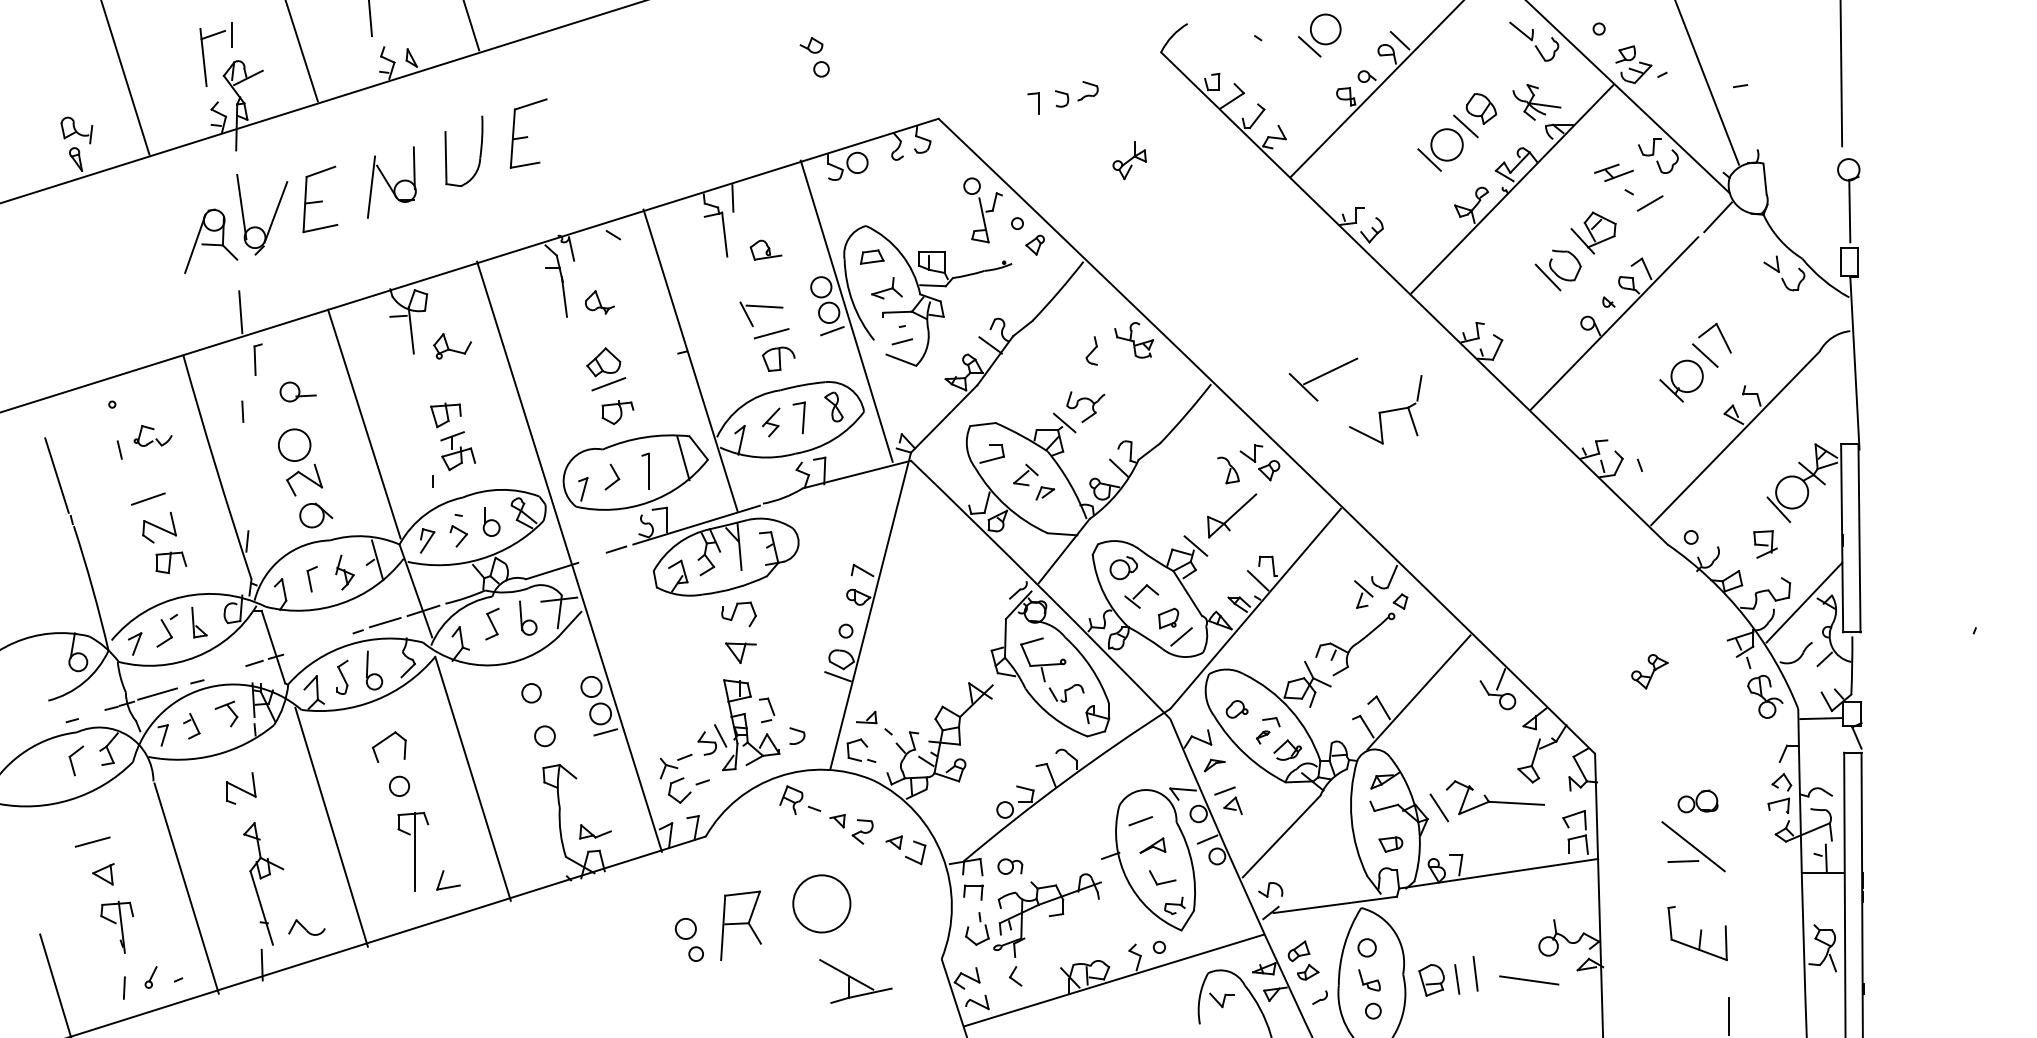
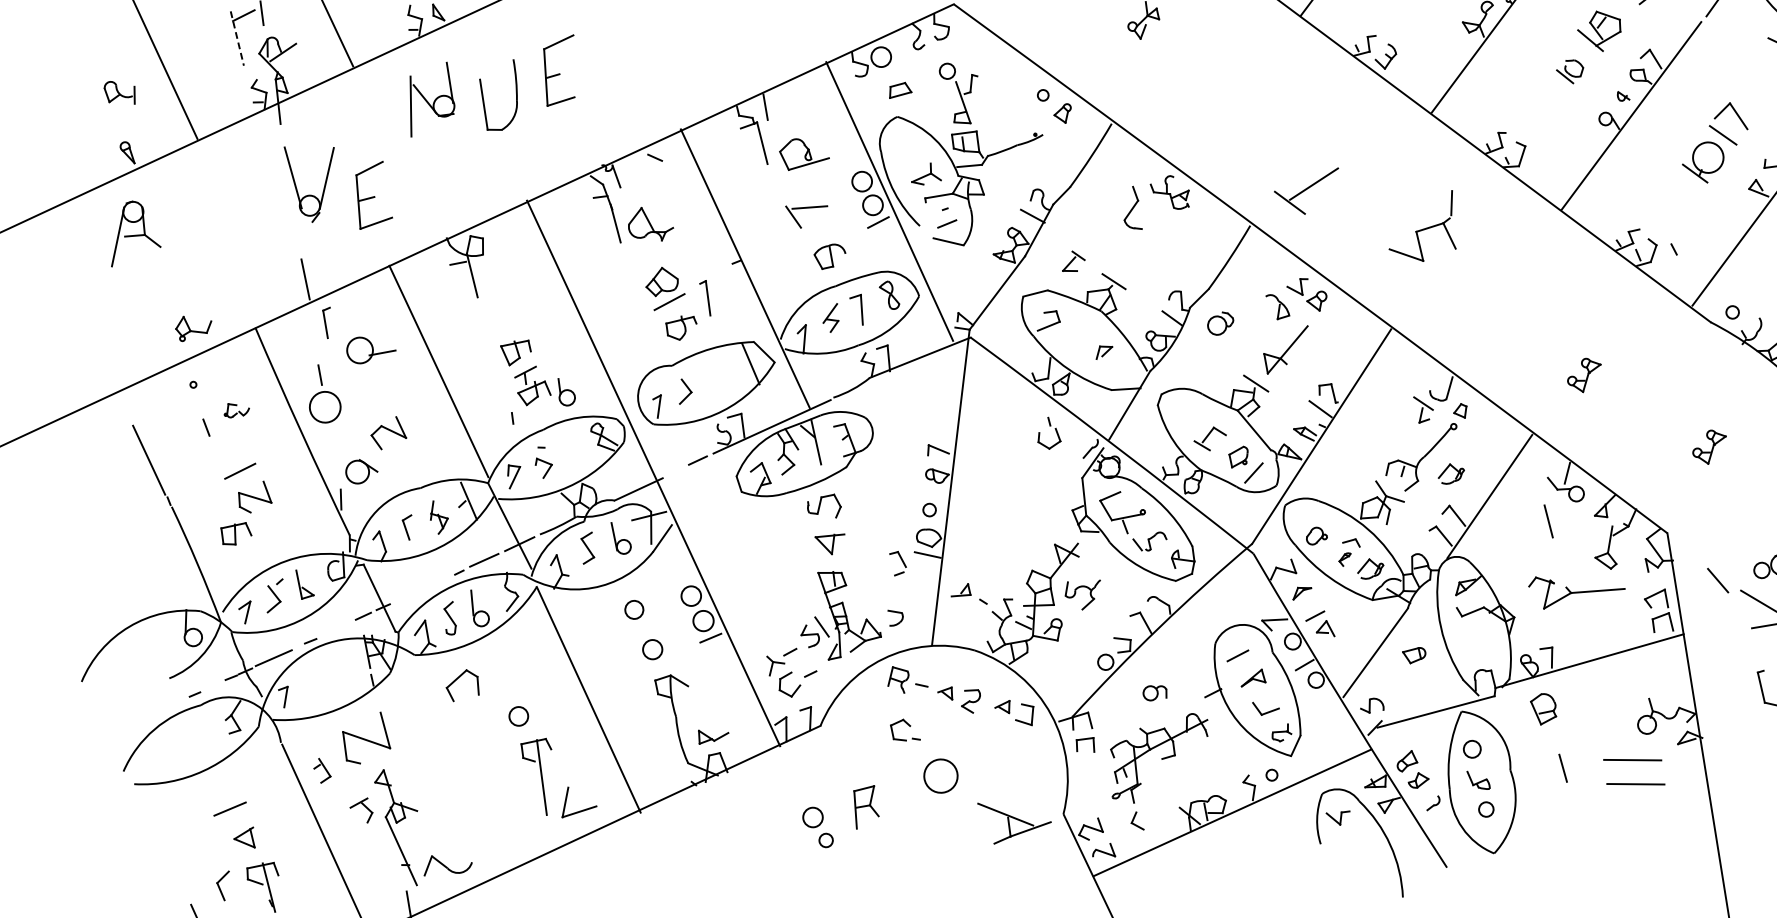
line: (203, 57) -> (237, 38), solid -> dashed
part: (76, 130) -> (119, 93), moved
part: (391, 182) -> (429, 99), moved
part: (320, 199) -> (372, 195), moved
part: (982, 210) -> (960, 93), moved
part: (211, 240) -> (133, 231), moved
part: (765, 249) -> (803, 152), size x1.6
part: (872, 256) -> (900, 89), moved
part: (1557, 270) -> (1569, 72), size x0.6
part: (599, 302) -> (650, 224), size x1.6
line: (771, 333) -> (819, 232), removed
part: (452, 346) -> (193, 327), moved
part: (1091, 350) -> (1130, 208), size x1.6
part: (1323, 379) -> (1308, 192), moved
part: (297, 391) -> (370, 348), size x1.4
part: (1092, 407) -> (1090, 594), moved
part: (152, 435) -> (236, 409), size x0.7
circle: (294, 444) -> (324, 406), moved
part: (645, 470) -> (704, 297), moved
part: (1025, 474) -> (1072, 261), moved
part: (316, 515) -> (361, 471), moved
part: (491, 521) -> (566, 391), moved
part: (171, 562) -> (236, 533), moved
part: (1123, 568) -> (1220, 324), moved
part: (1531, 581) -> (1584, 375), added
part: (1382, 663) -> (1450, 473), added
part: (767, 710) -> (898, 563), moved
part: (226, 713) -> (361, 810), moved
part: (191, 726) -> (321, 770), moved
part: (385, 740) -> (458, 679), moved
part: (861, 750) -> (905, 730), moved
part: (76, 760) -> (224, 885), moved
part: (241, 788) -> (366, 738), size x1.6
line: (1439, 807) -> (1718, 580), moved
line: (331, 826) -> (458, 763), removed
part: (1390, 844) -> (1414, 655), moved
part: (1010, 866) -> (1155, 692), moved
part: (448, 880) -> (577, 800), size x1.6
circle: (821, 903) -> (940, 775), size x0.6
part: (980, 922) -> (1050, 426), moved
part: (740, 925) -> (865, 807), size x0.6
part: (306, 927) -> (447, 864), size x1.4
line: (1475, 973) -> (1548, 521), moved
part: (1431, 980) -> (1543, 709), moved
part: (855, 981) -> (1015, 819), moved
line: (1529, 1005) -> (1636, 784), added

